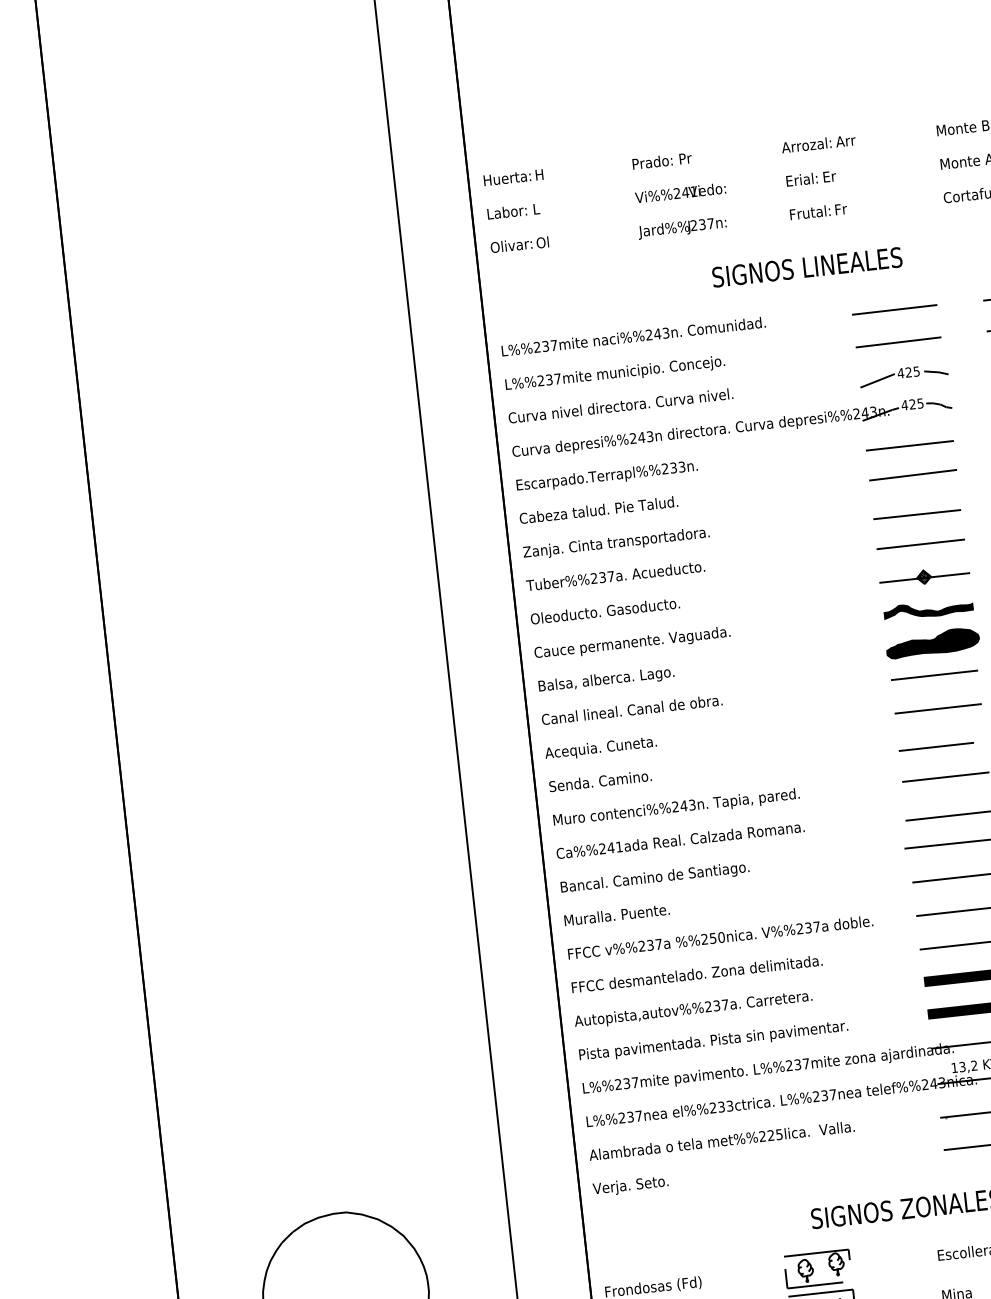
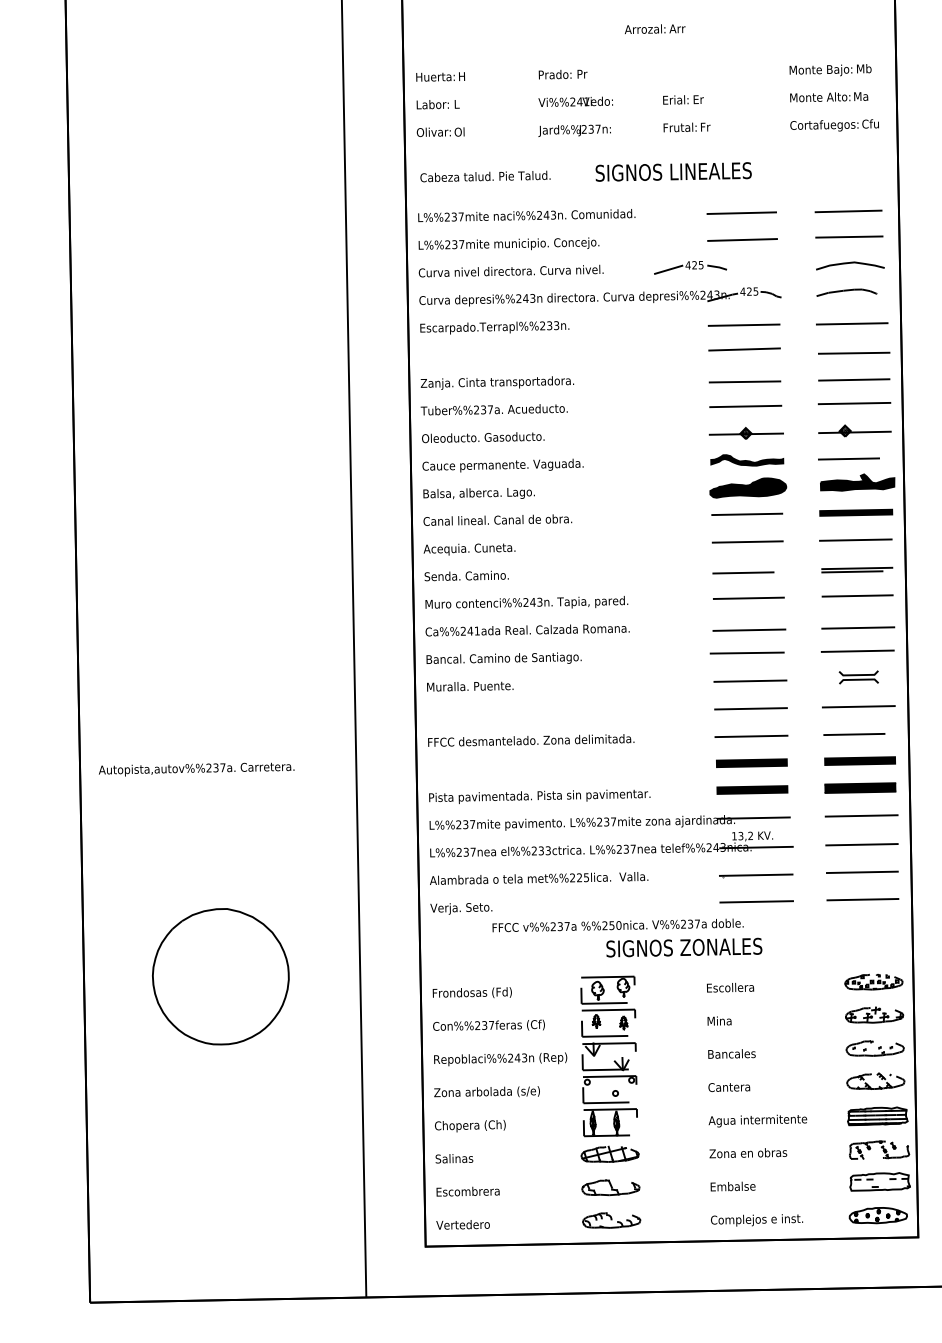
text: (819, 143) -> (655, 28), moved
part: (903, 375) -> (690, 267), moved
text: (598, 509) -> (485, 176), moved
text: (719, 937) -> (617, 925), moved
text: (693, 1009) -> (196, 769), moved

